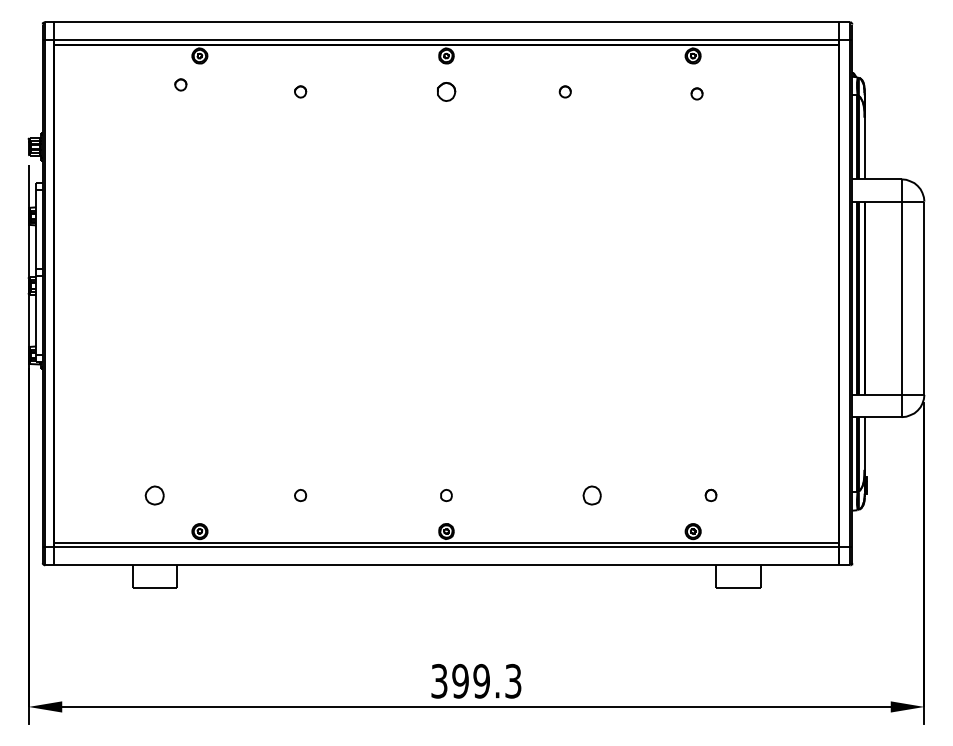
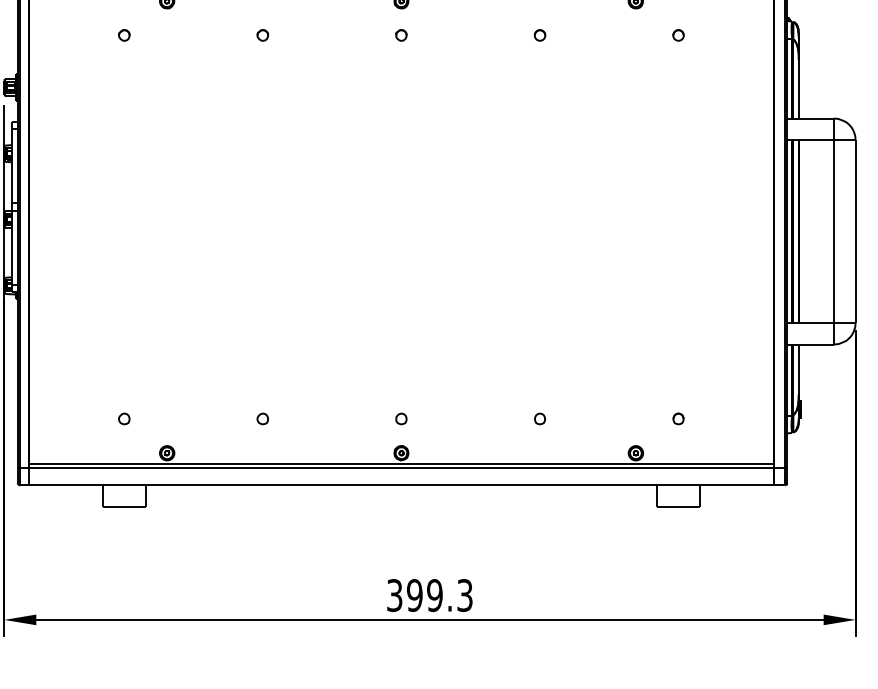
part: (180, 84) -> (123, 35), moved
part: (446, 91) -> (401, 35), size x0.62
circle: (564, 91) -> (539, 35), moved
circle: (696, 93) -> (678, 35), moved
part: (154, 495) -> (123, 418), size x0.62
part: (592, 495) -> (540, 418), size x0.62
part: (710, 495) -> (678, 418), moved

